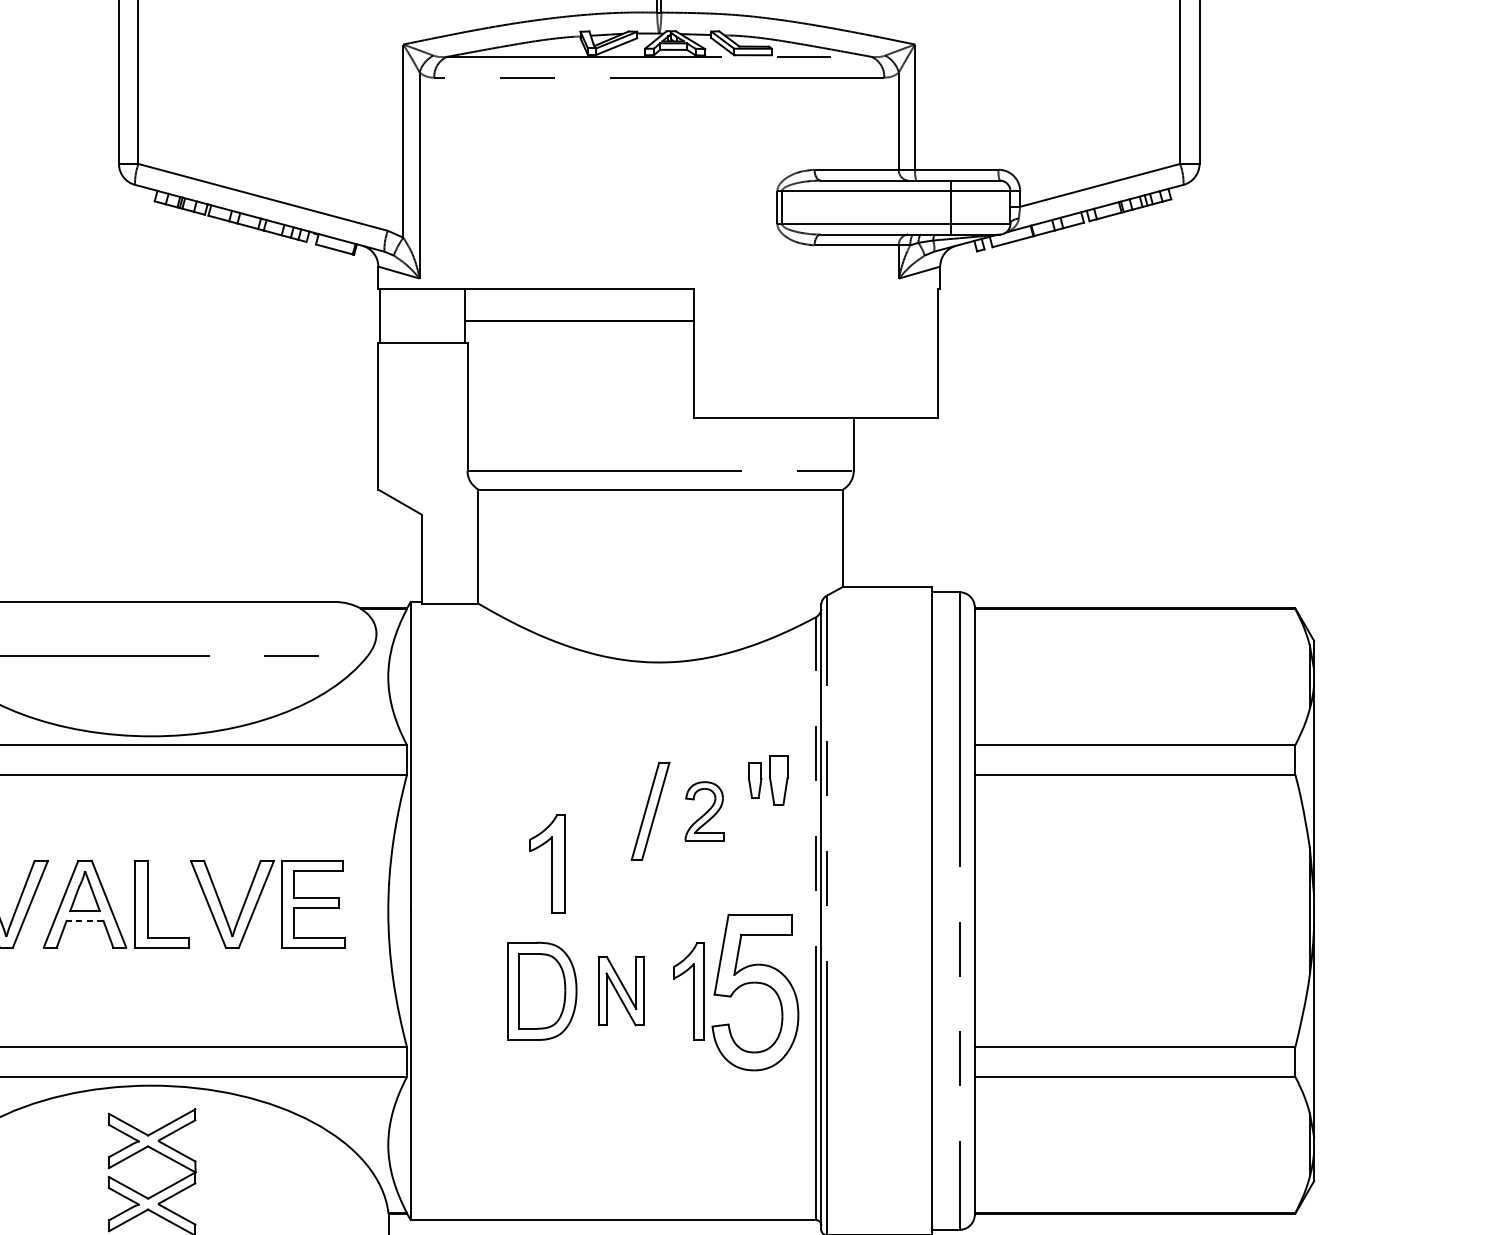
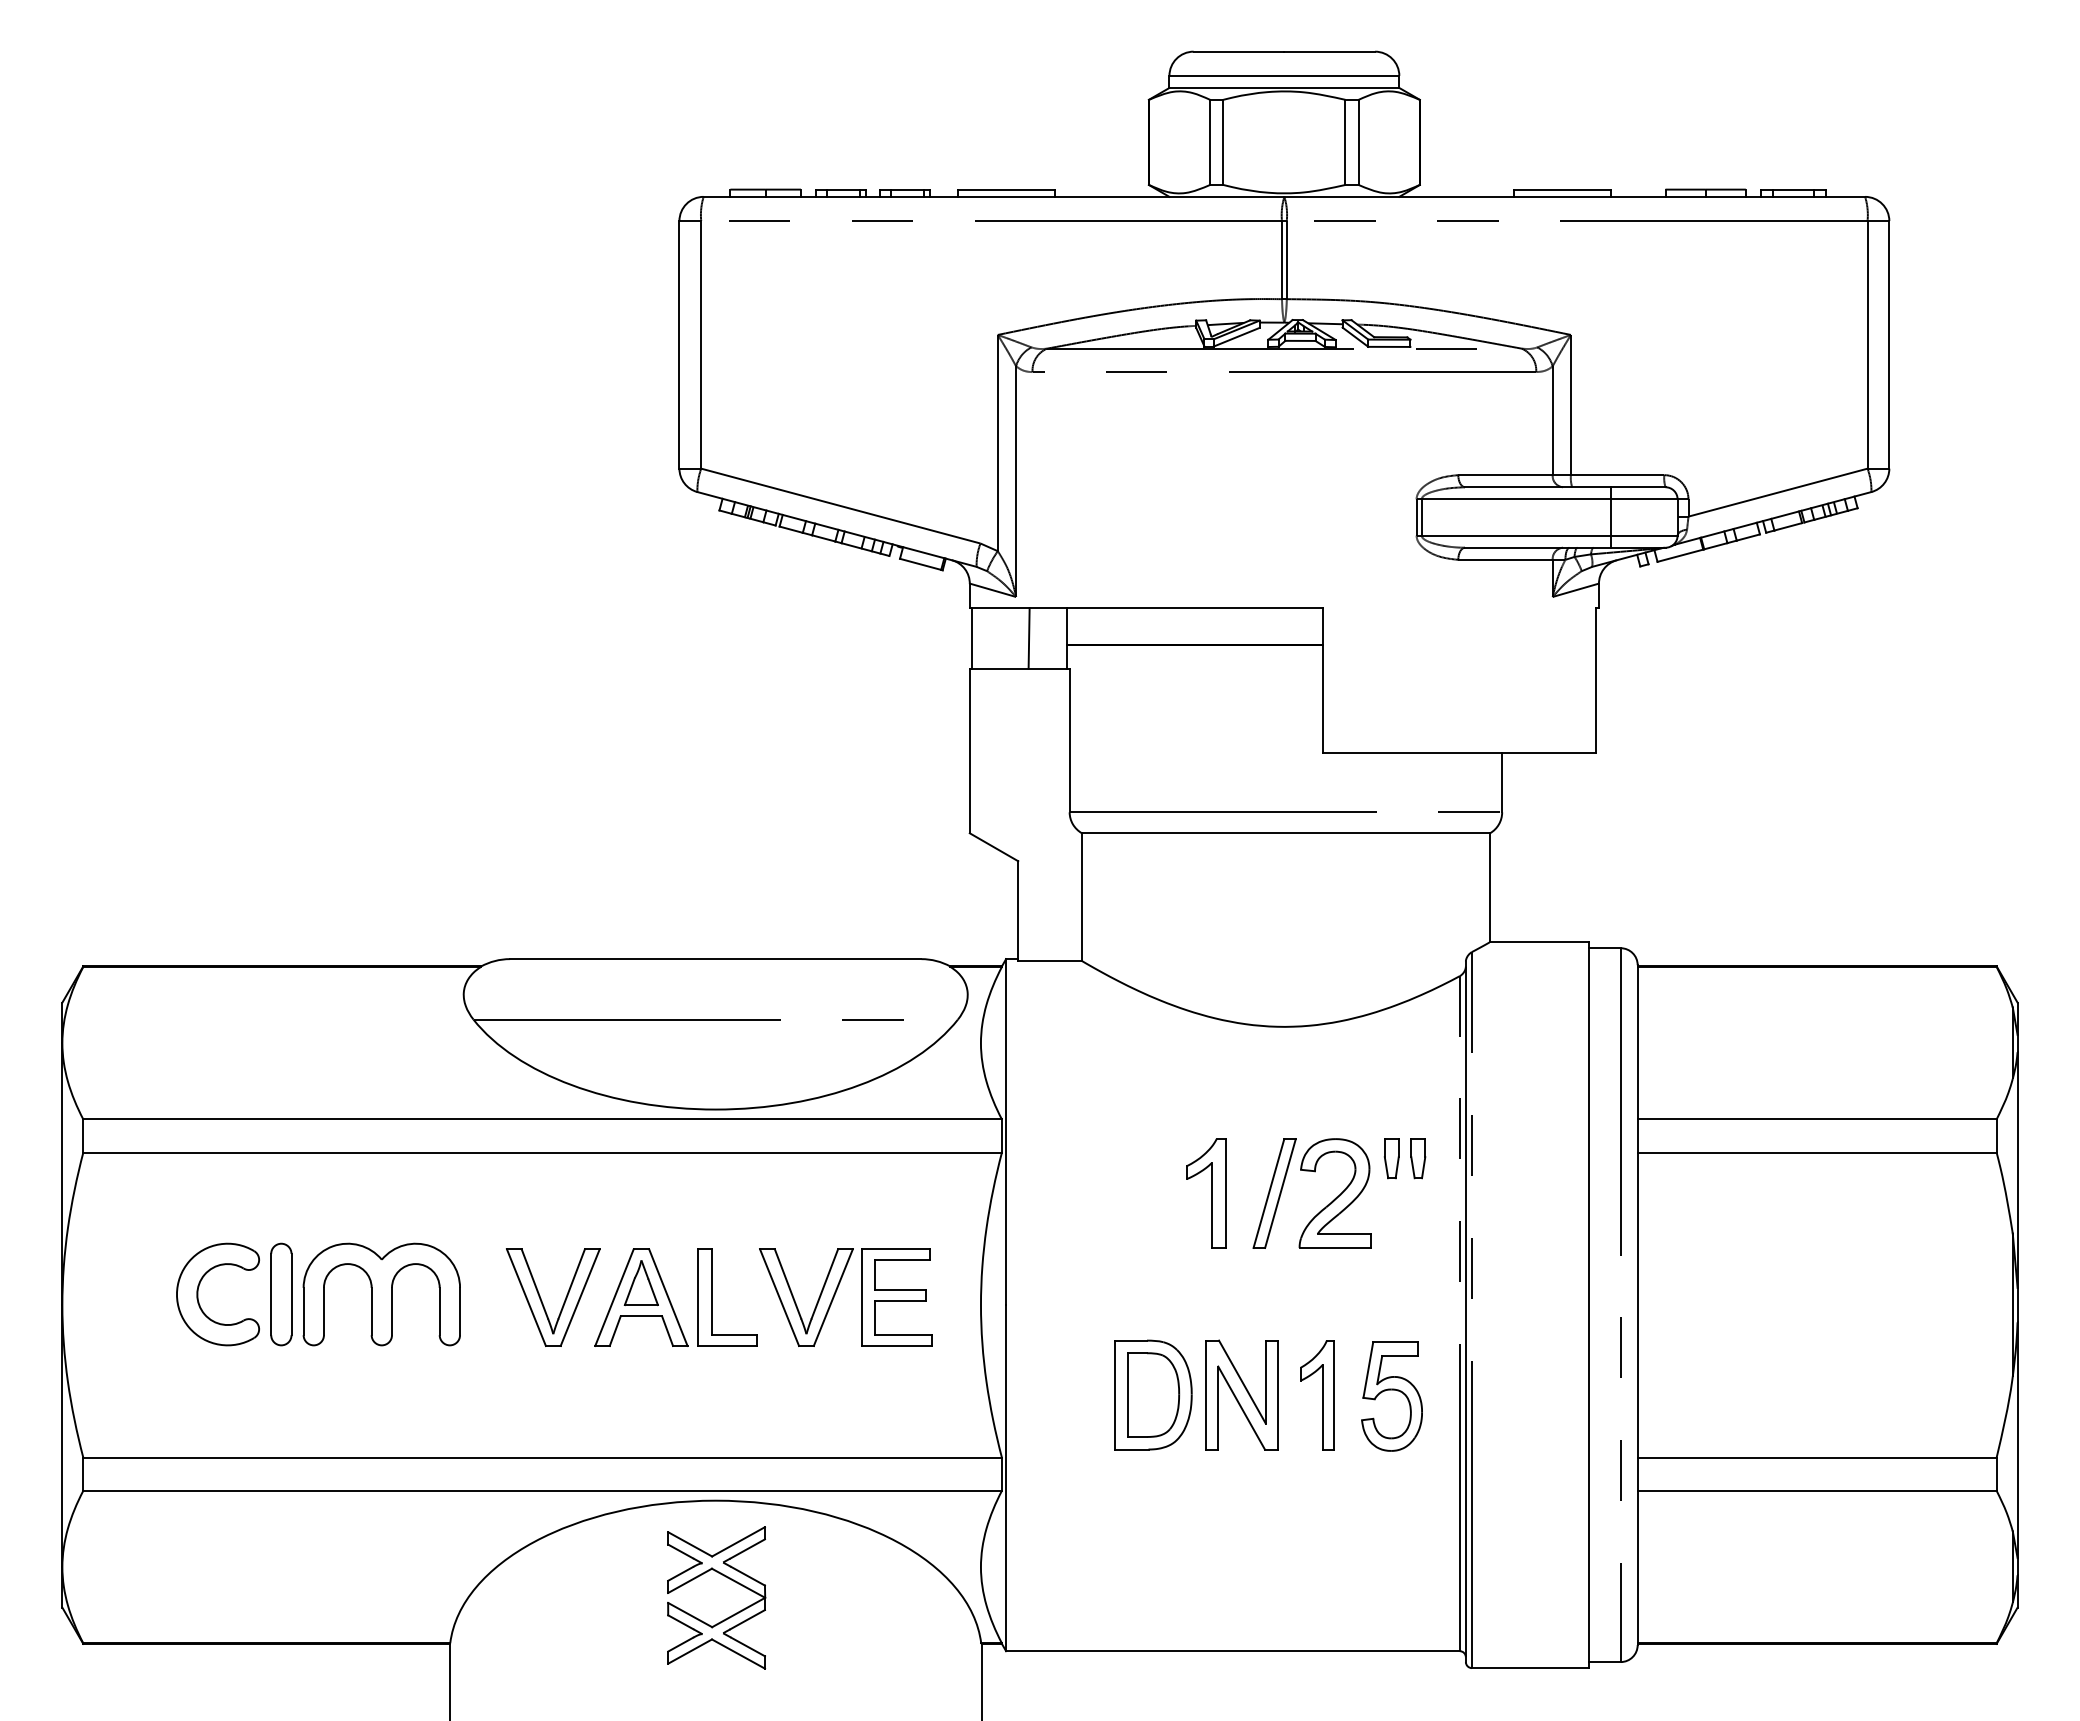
line: (430, 315) -> (1028, 638), added
part: (779, 780) -> (1418, 1158), size x0.71
part: (704, 811) -> (1334, 1193), size x1.67
part: (547, 864) -> (1206, 1193), moved
line: (85, 921) -> (641, 1316), dashed -> solid
part: (620, 990) -> (1241, 1394), size x1.43
part: (754, 992) -> (1391, 1396), size x0.62

